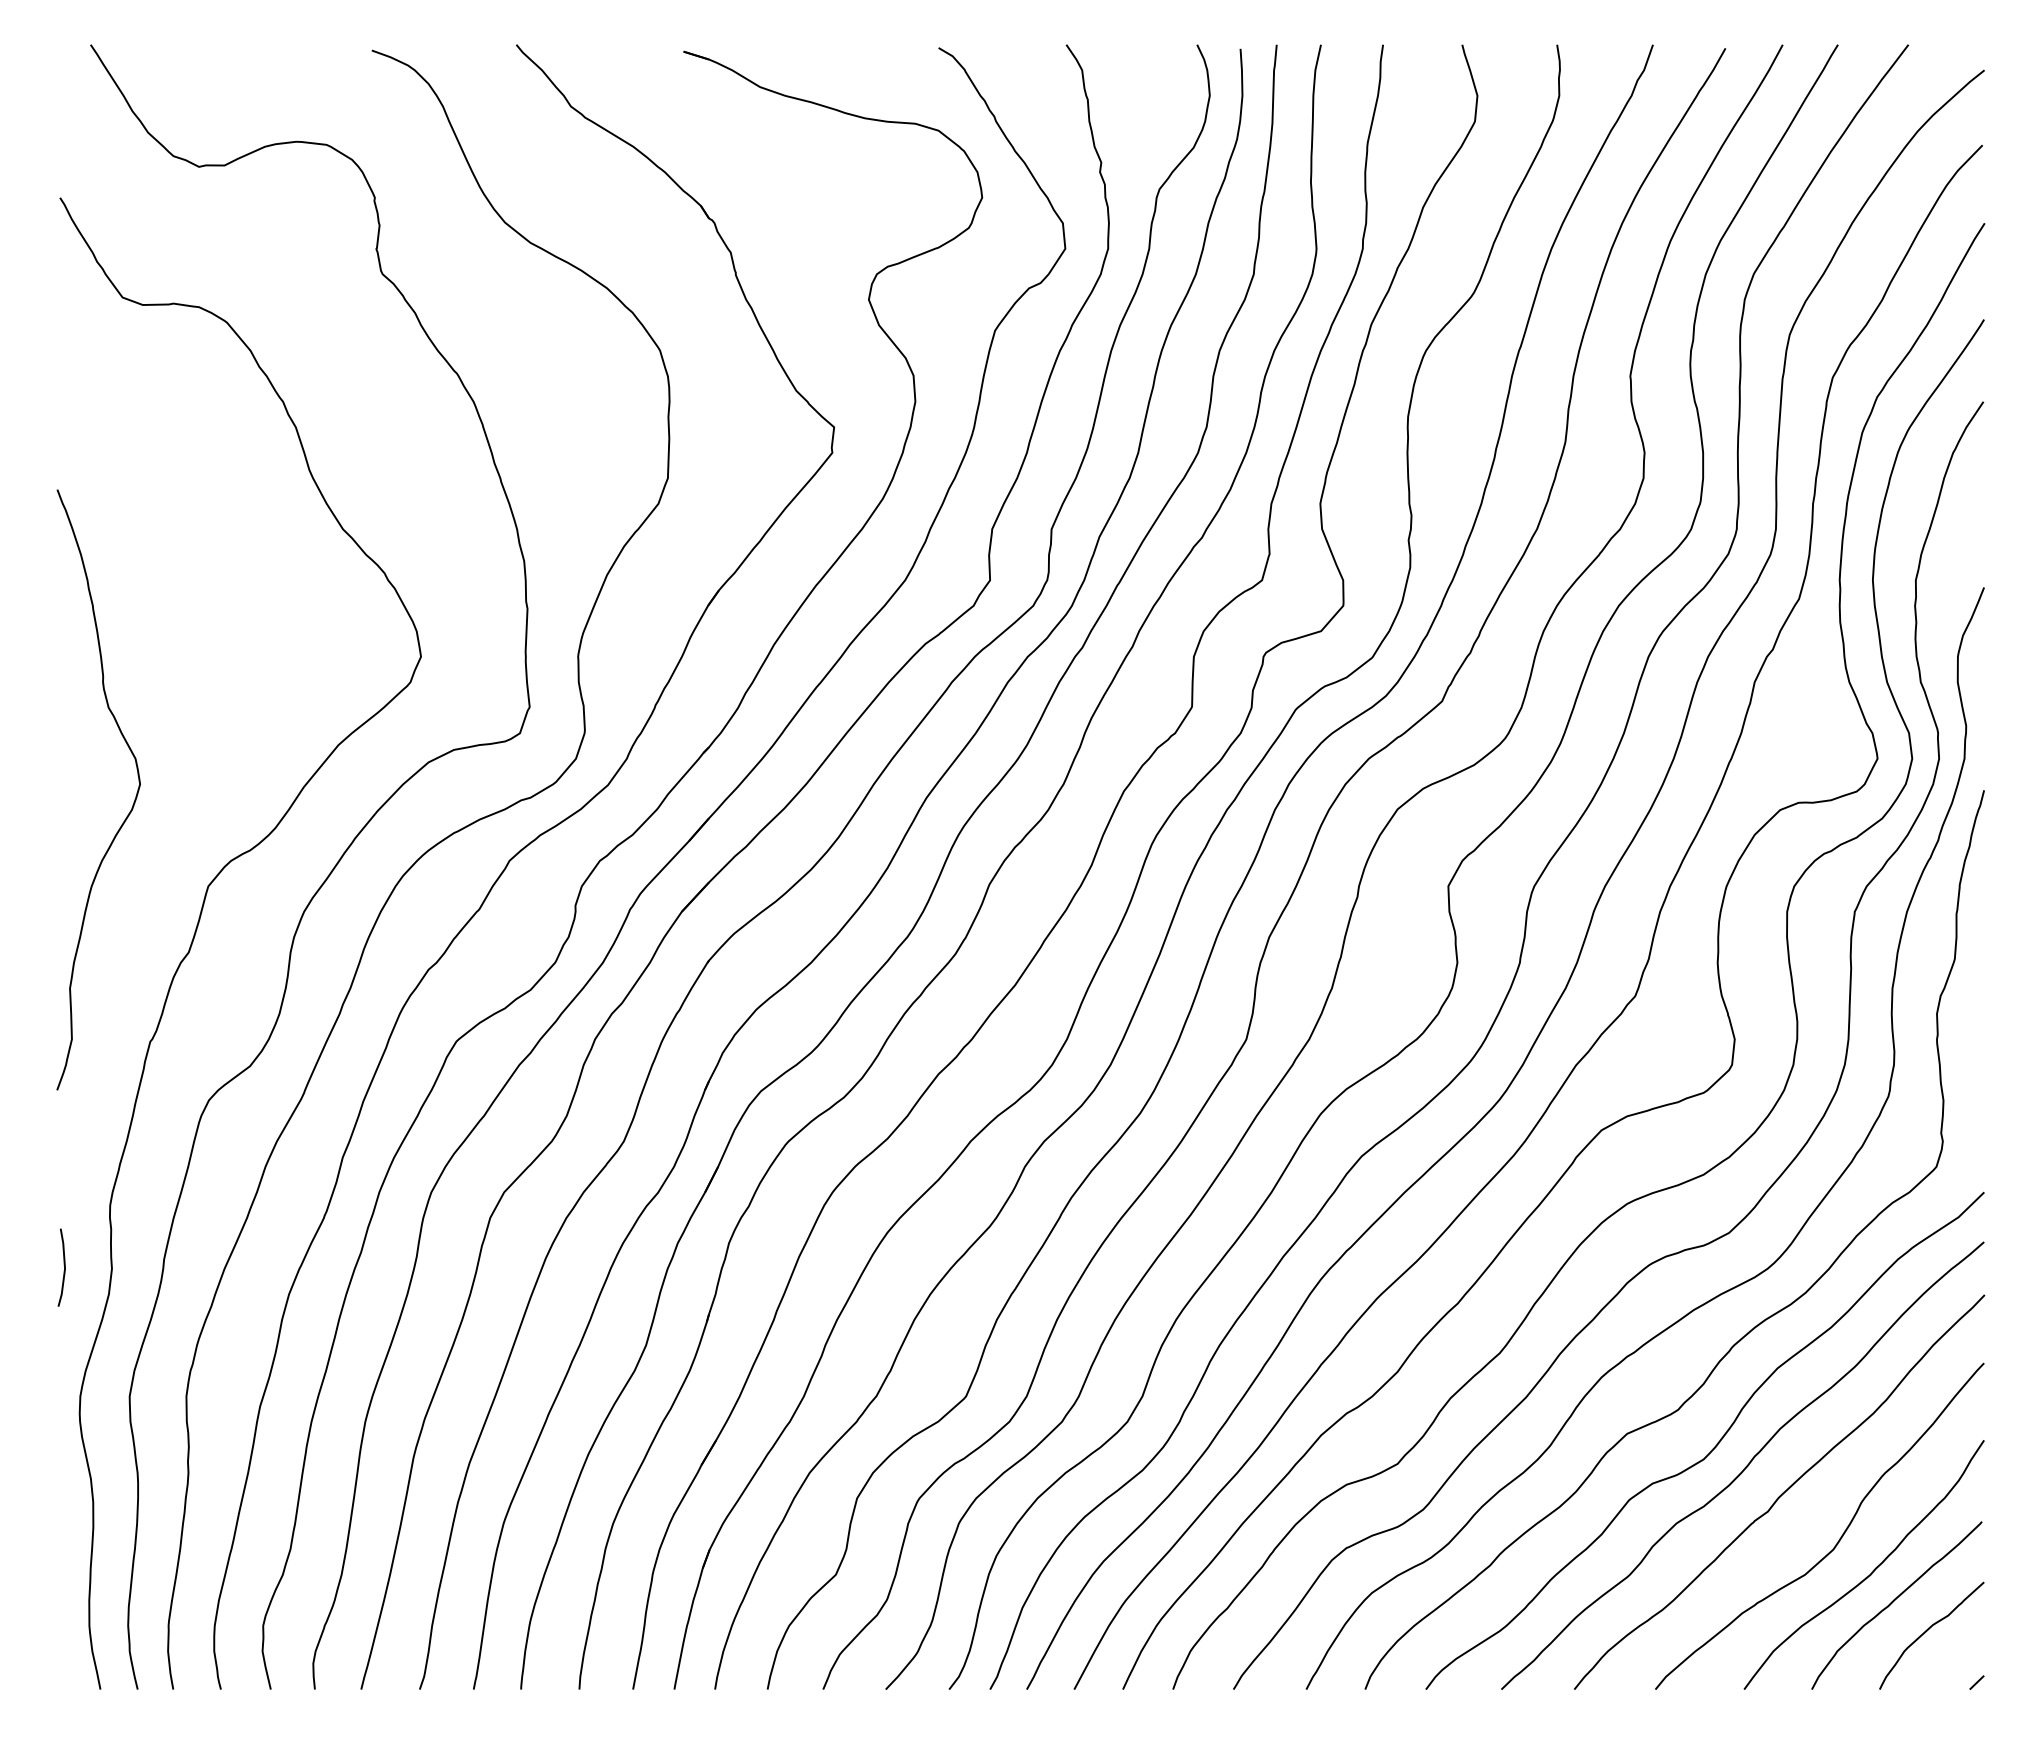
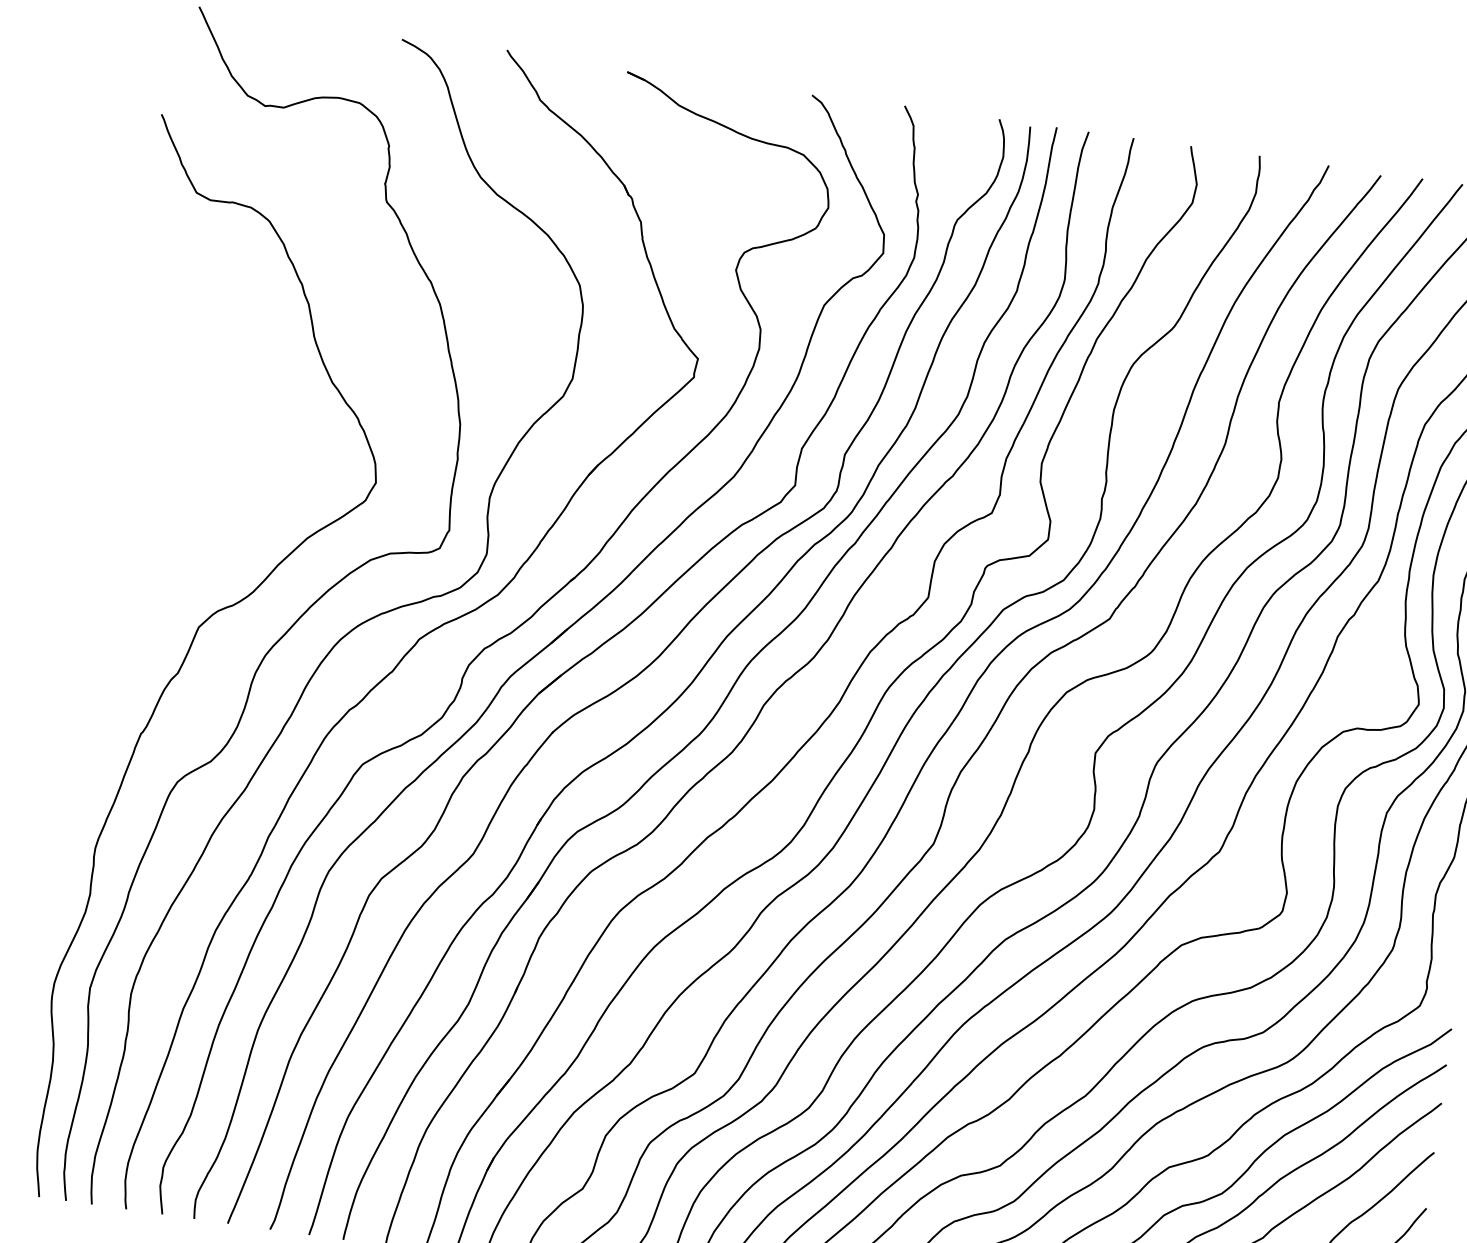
curve: (132, 804) -> (152, 560), removed
line: (63, 1265) -> (55, 886), removed

